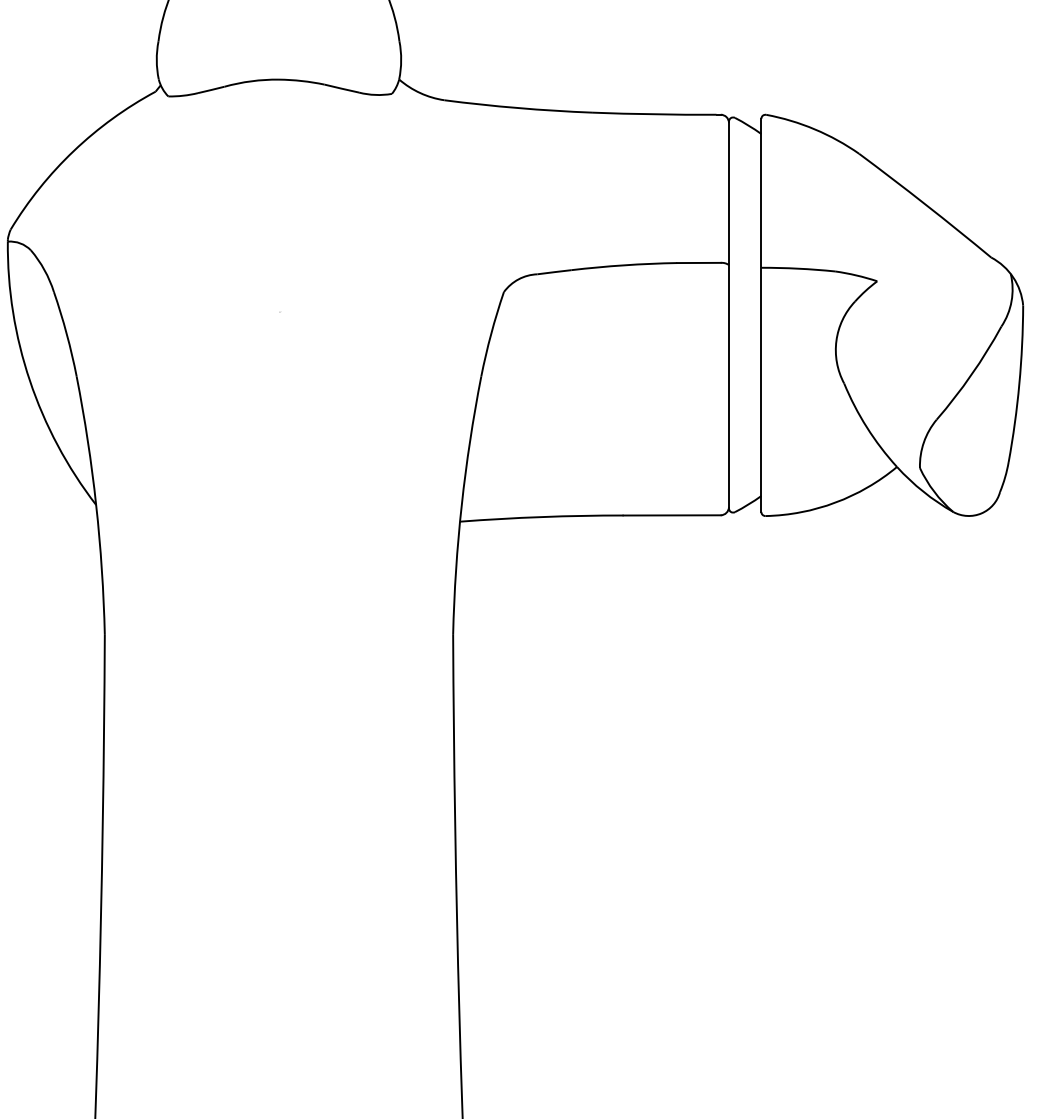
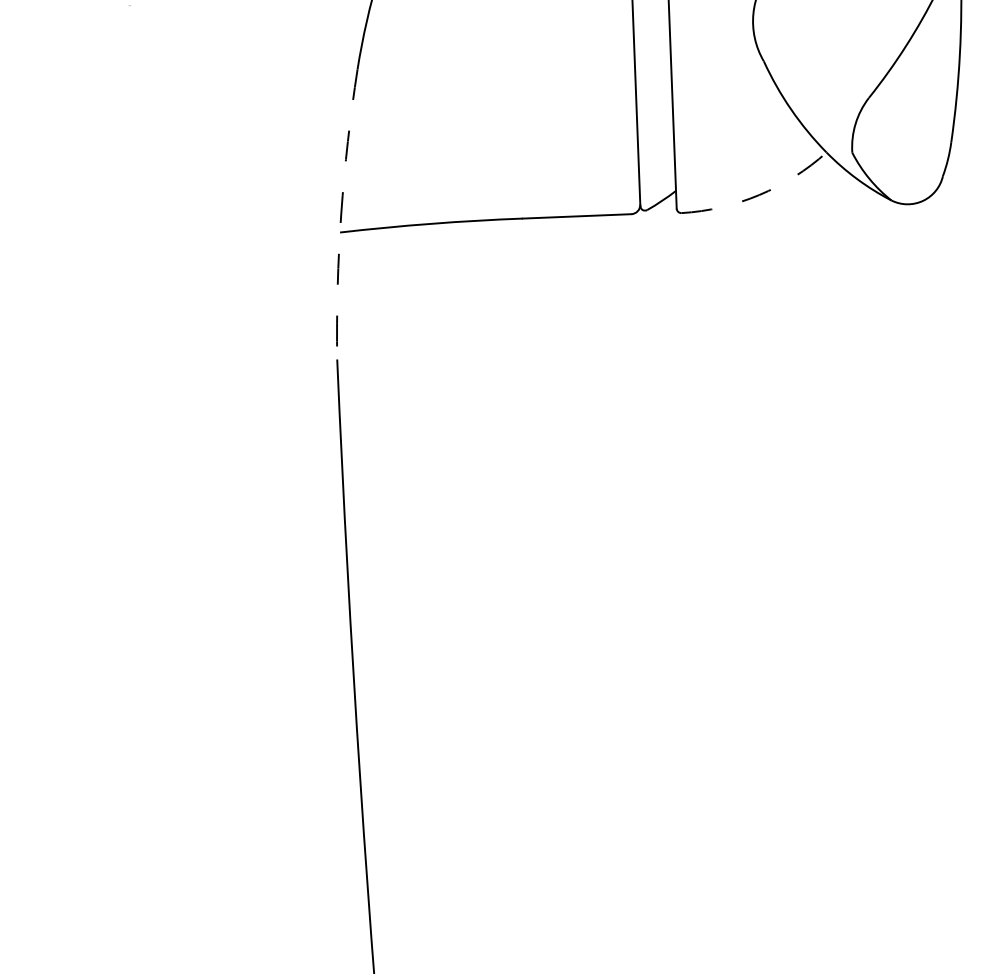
arc: (835, 502) -> (759, 194), solid -> dashed
arc: (461, 505) -> (340, 214), solid -> dashed

